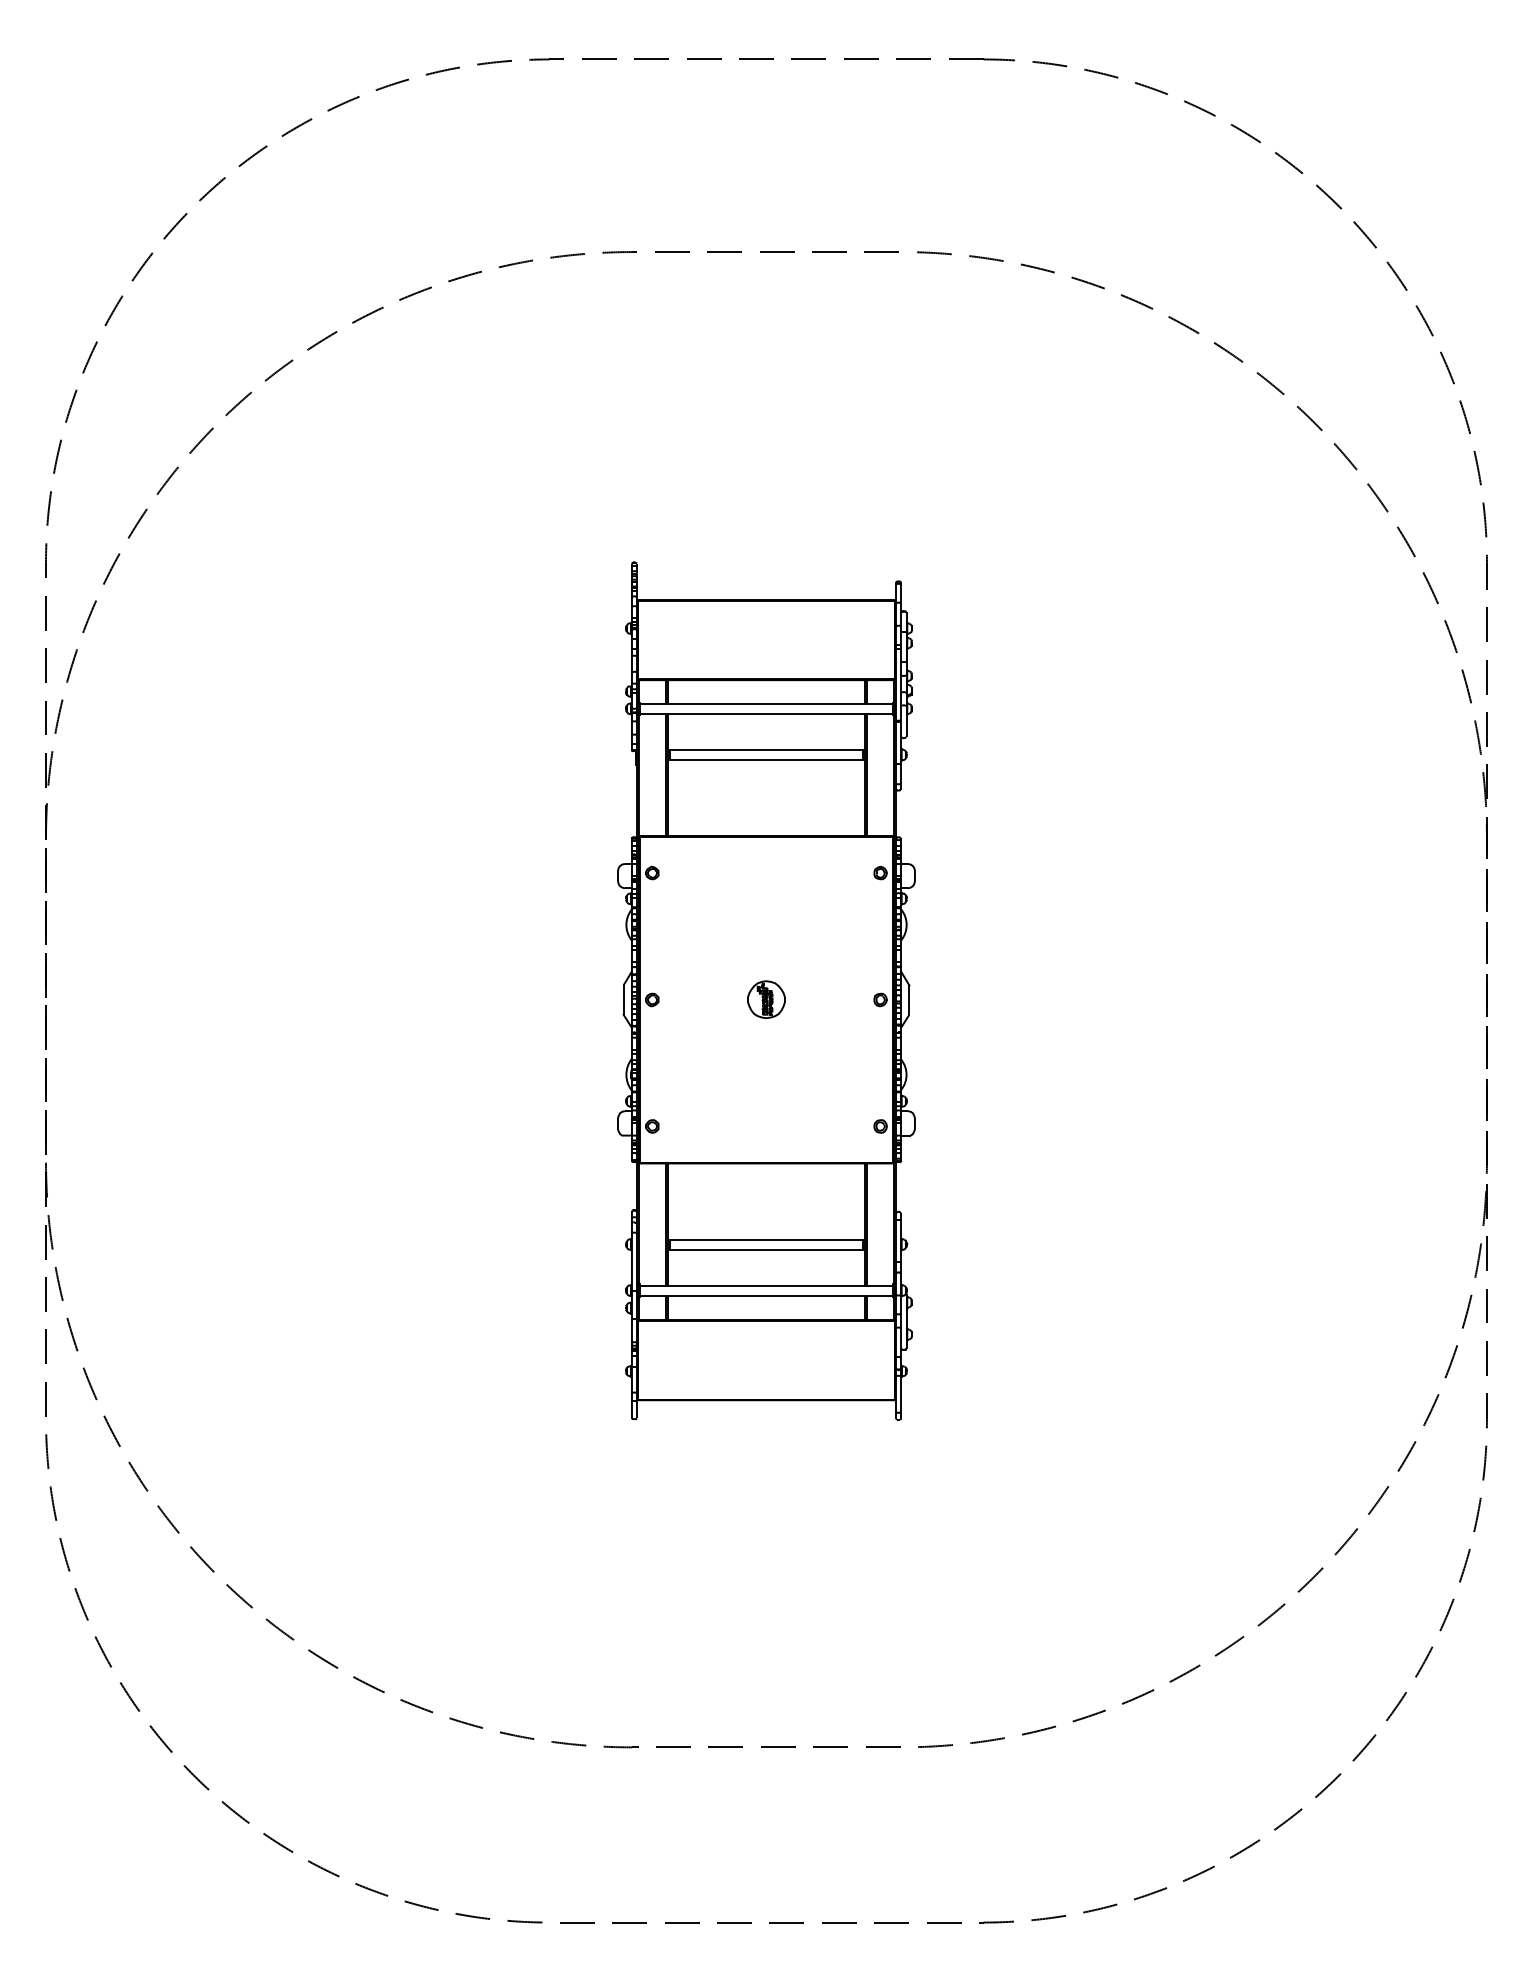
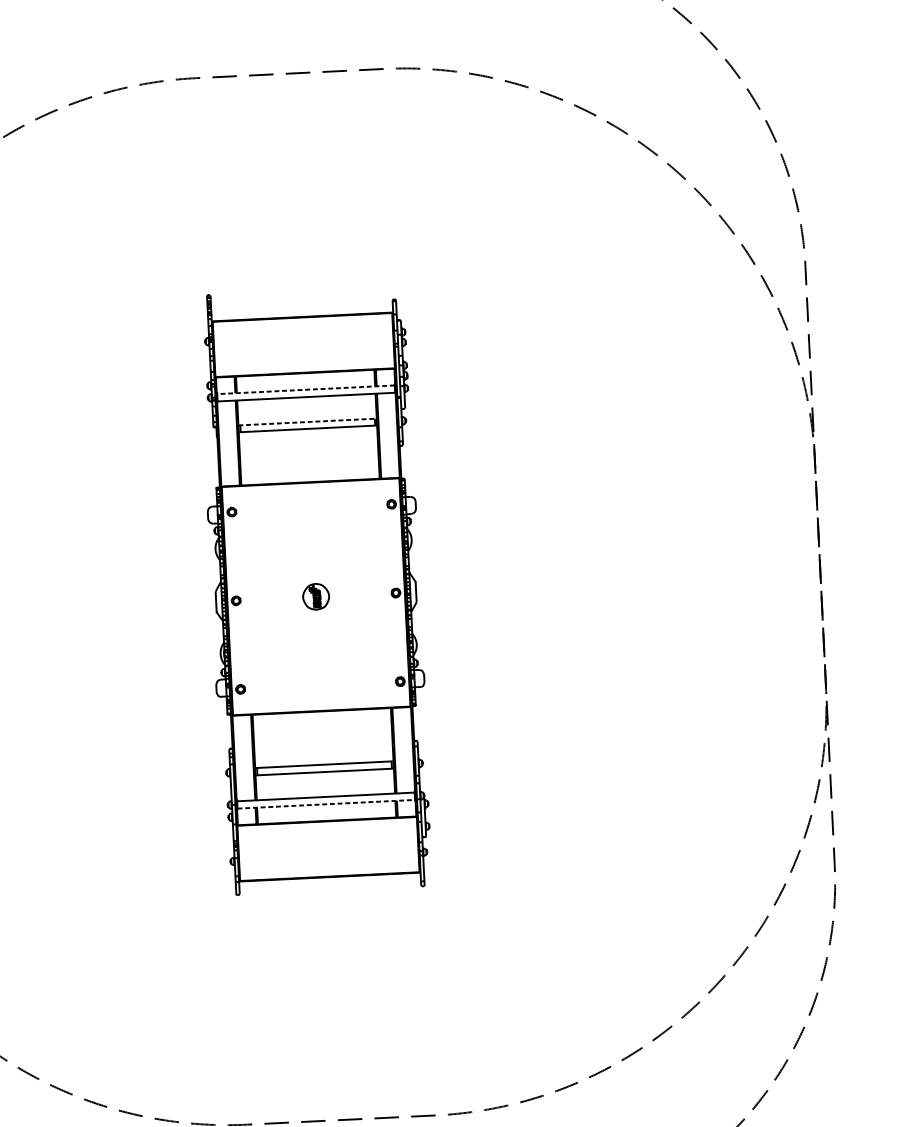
line: (766, 703) -> (306, 389), solid -> dashed
line: (766, 750) -> (307, 422), solid -> dashed
line: (766, 1296) -> (326, 804), solid -> dashed

